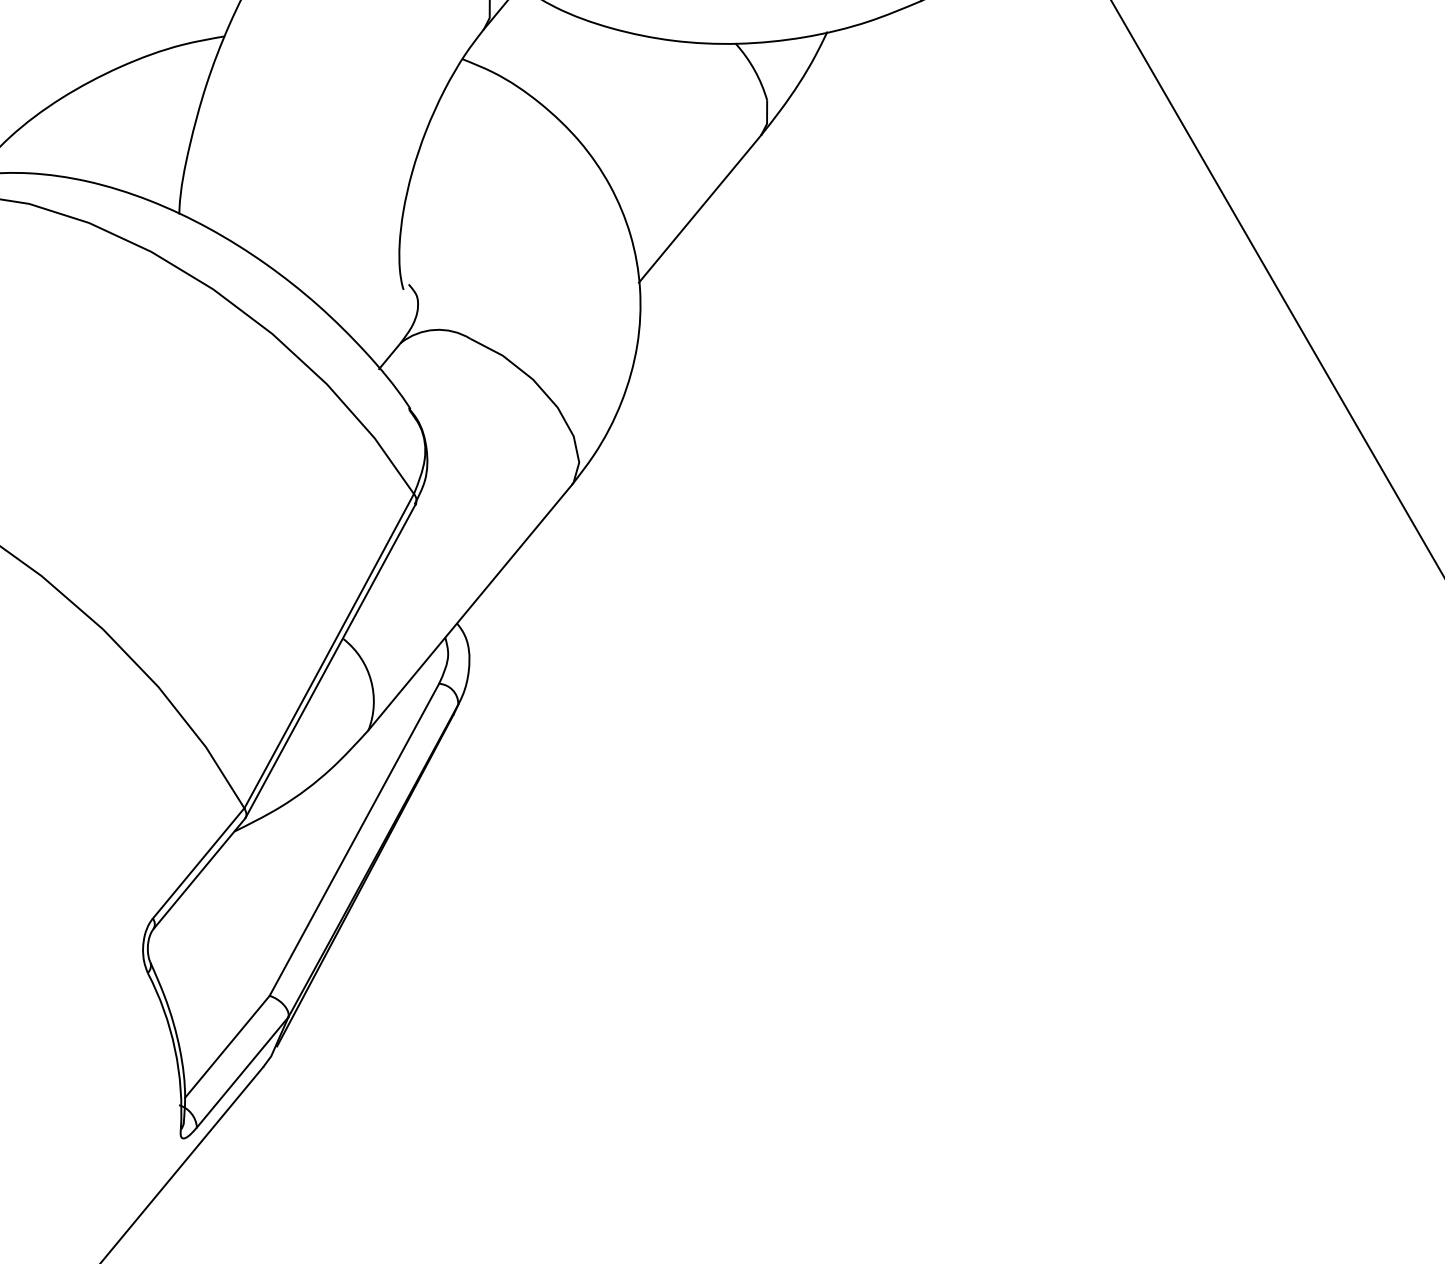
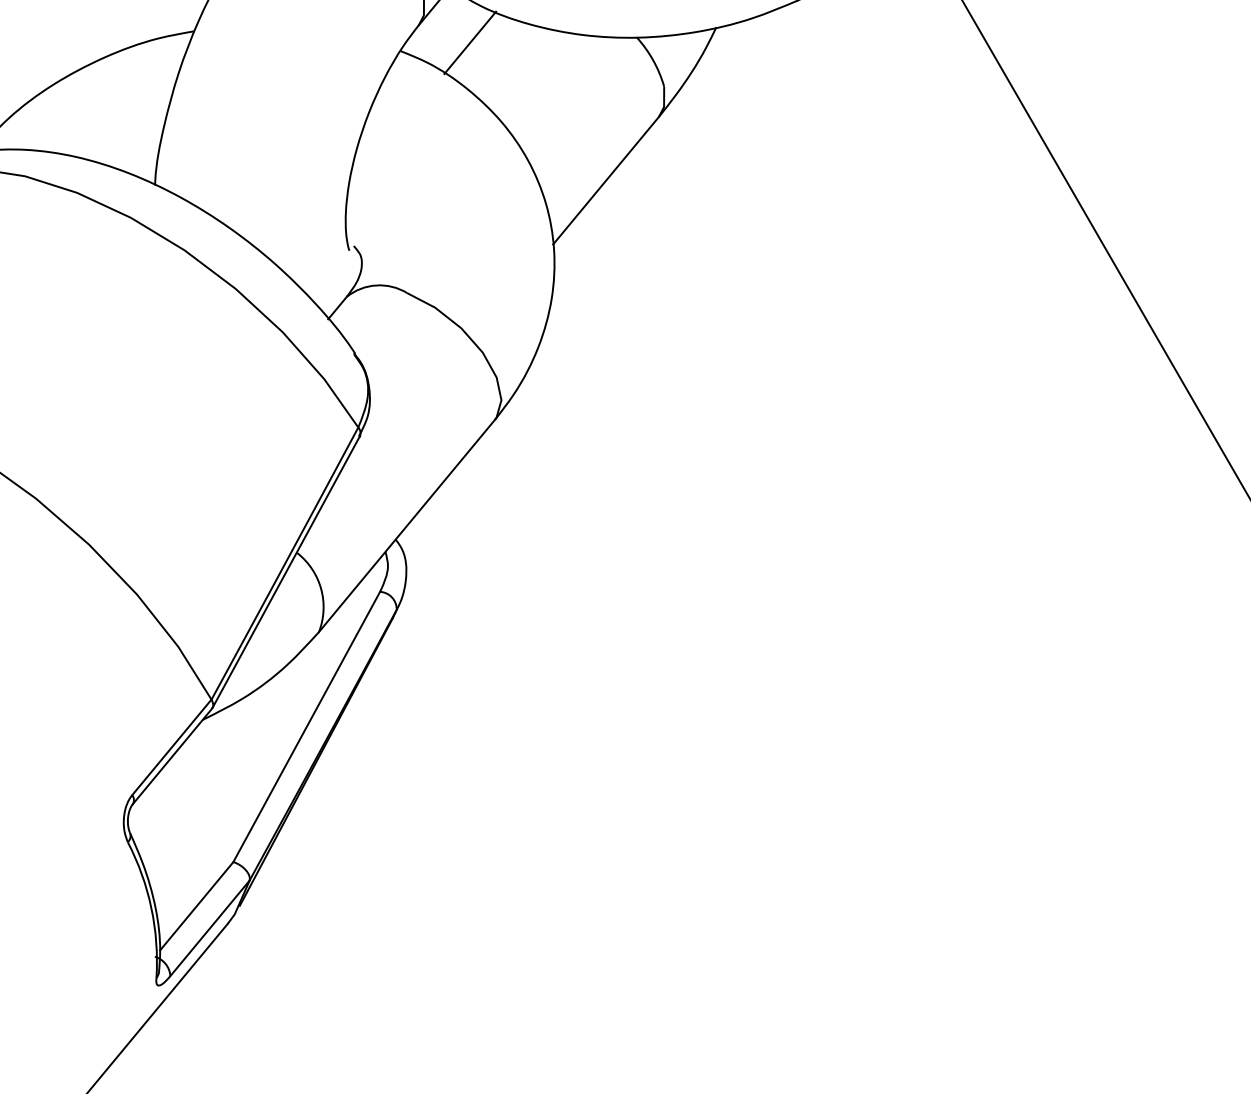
line: (543, 49) -> (470, 42), added

